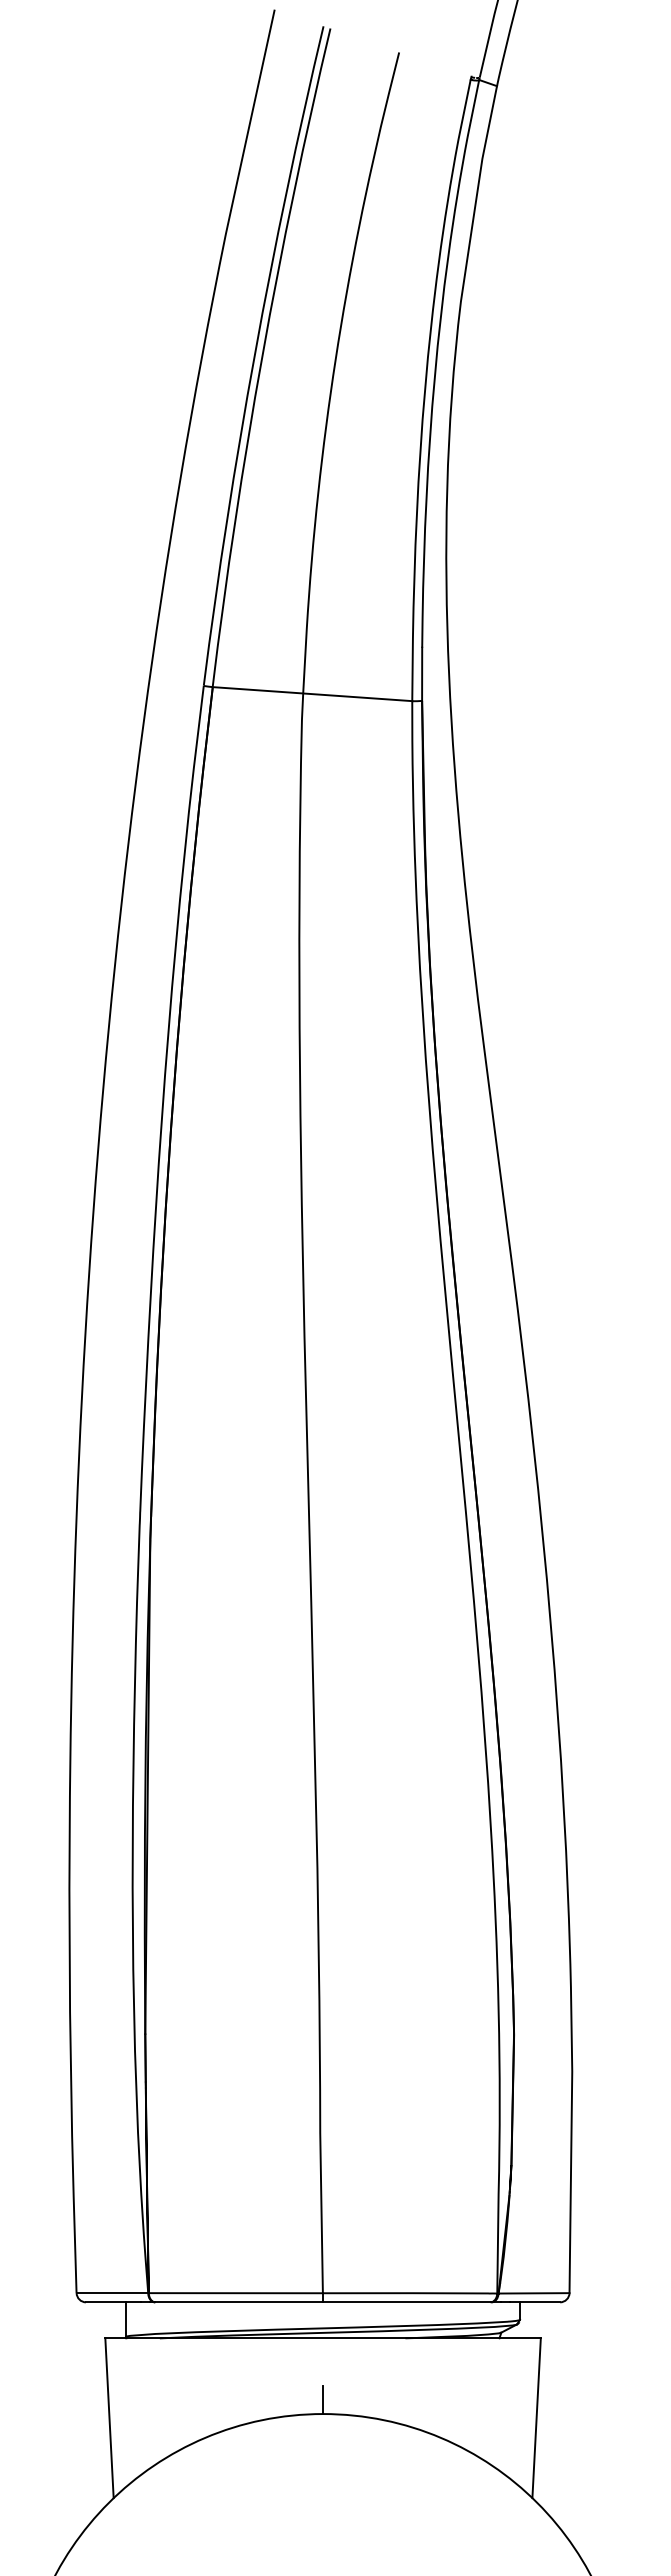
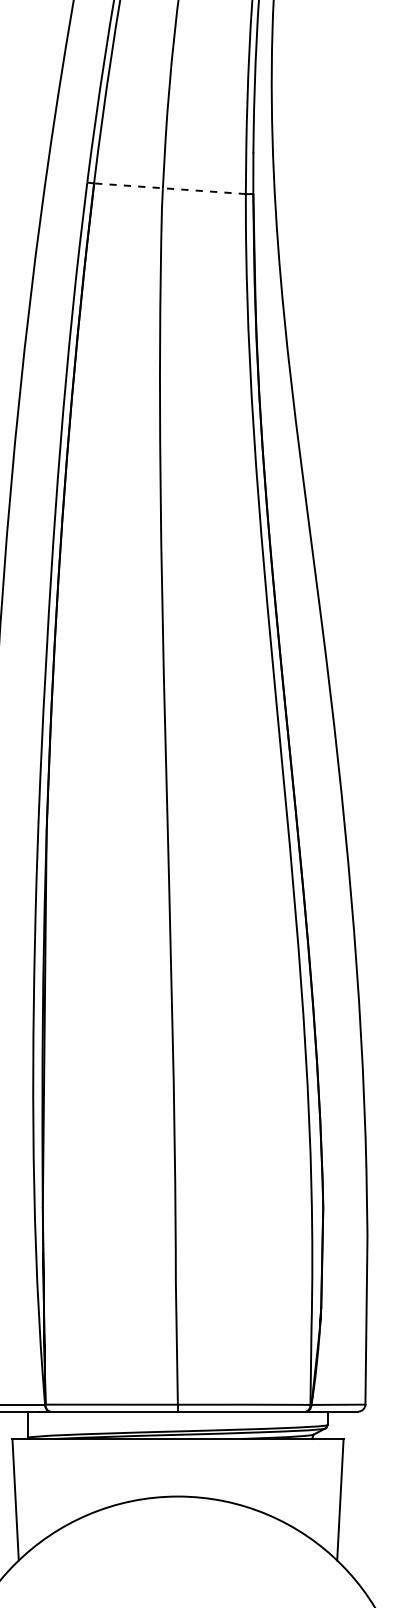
line: (312, 694) -> (169, 189), solid -> dashed
line: (323, 2399) -> (178, 1485), removed

